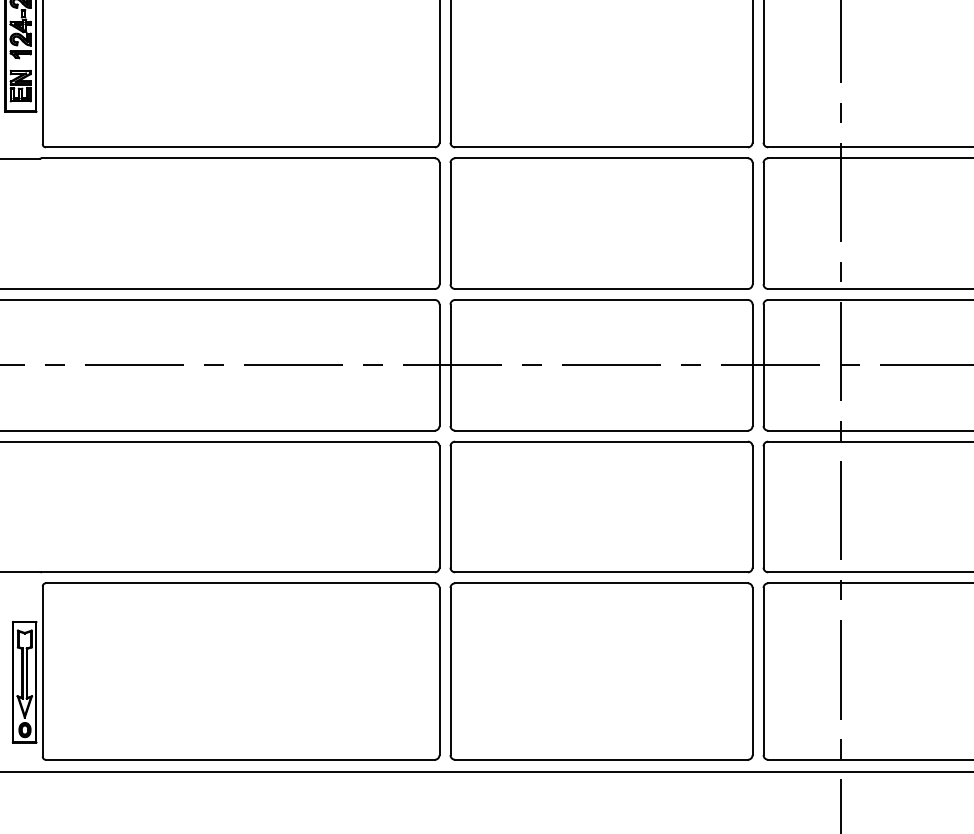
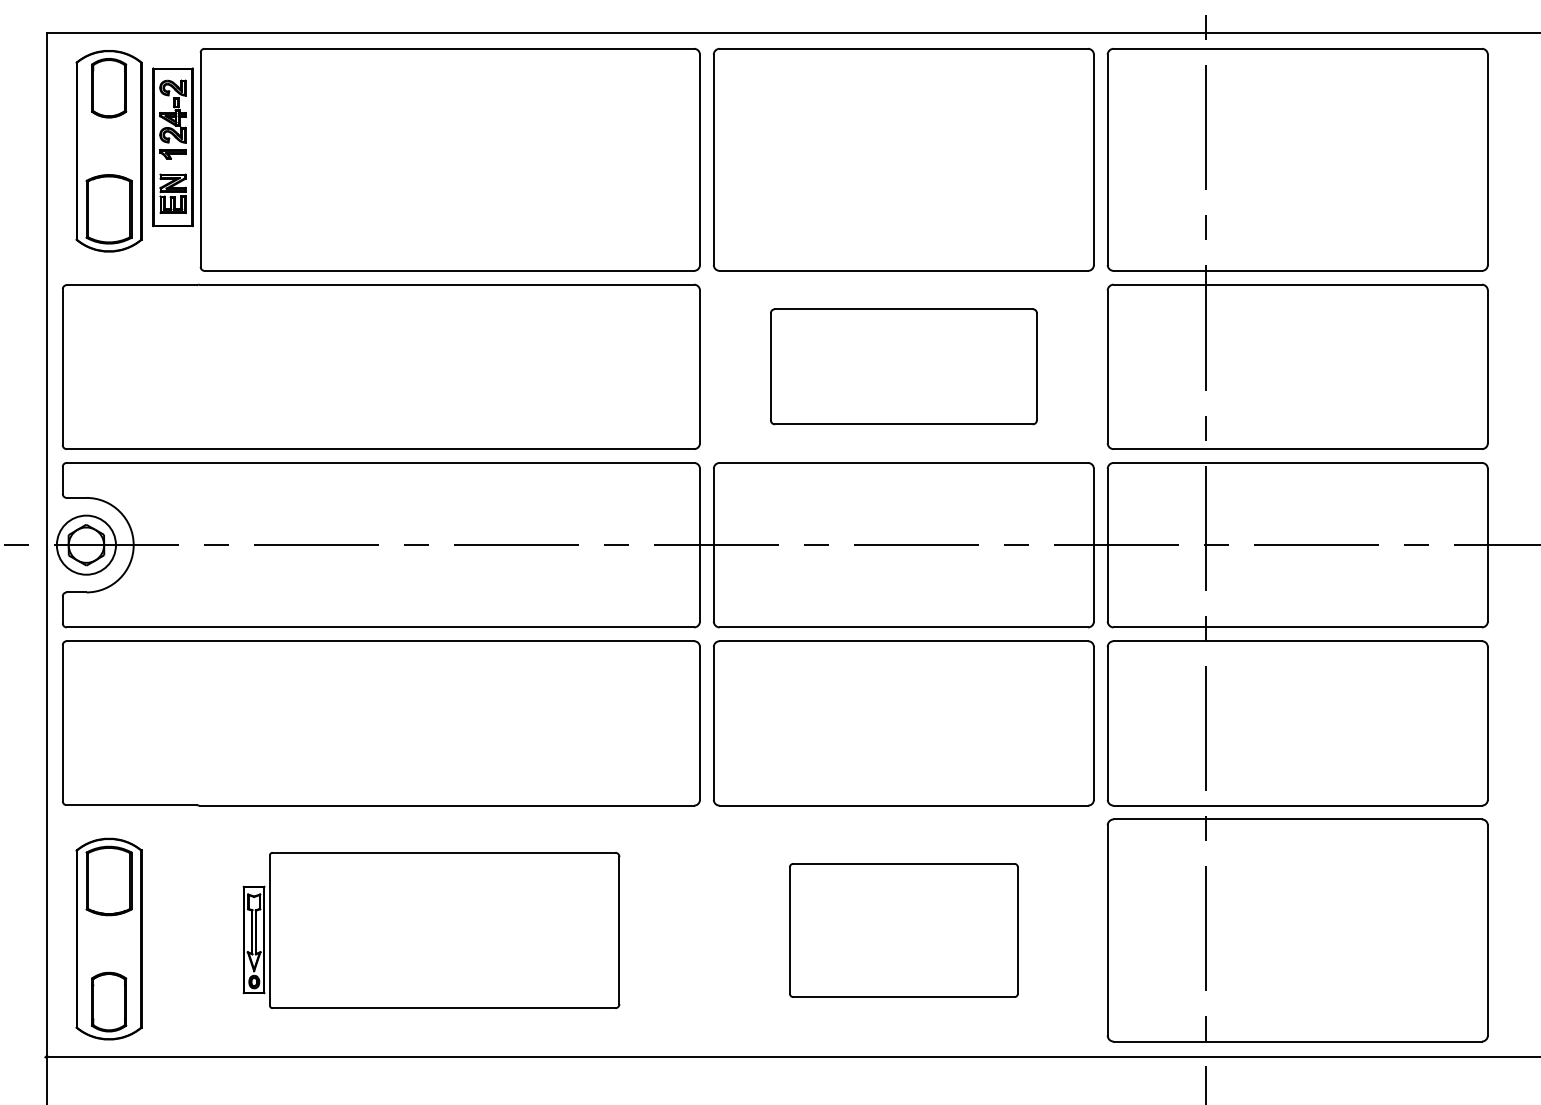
part: (601, 223) -> (903, 366), size x0.7
part: (226, 671) -> (431, 930), size x0.7
part: (601, 671) -> (903, 930), size x0.6

